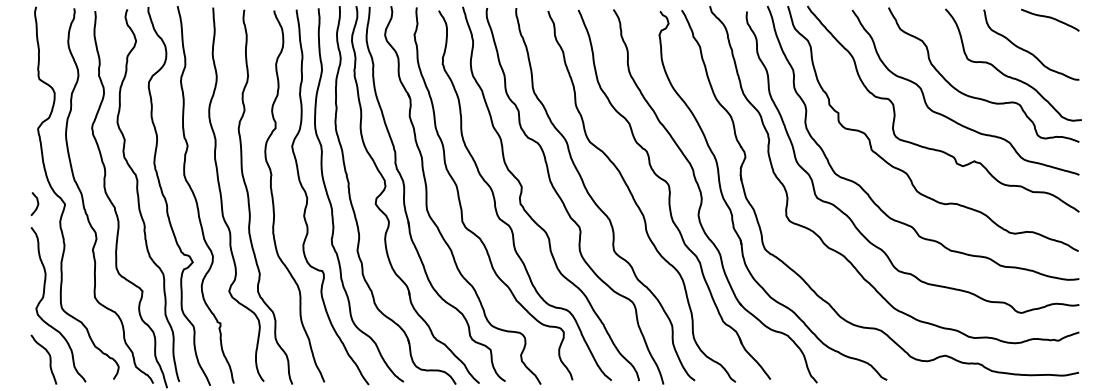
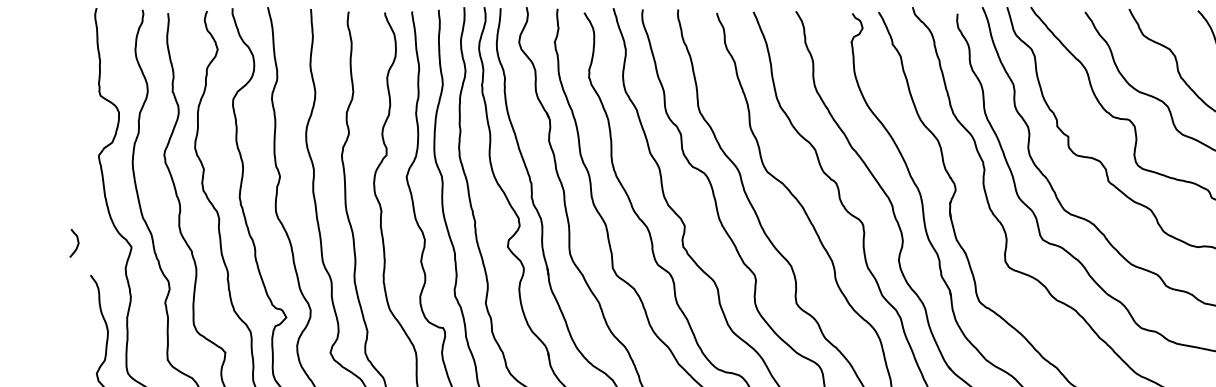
curve: (36, 205) -> (76, 245), moved

